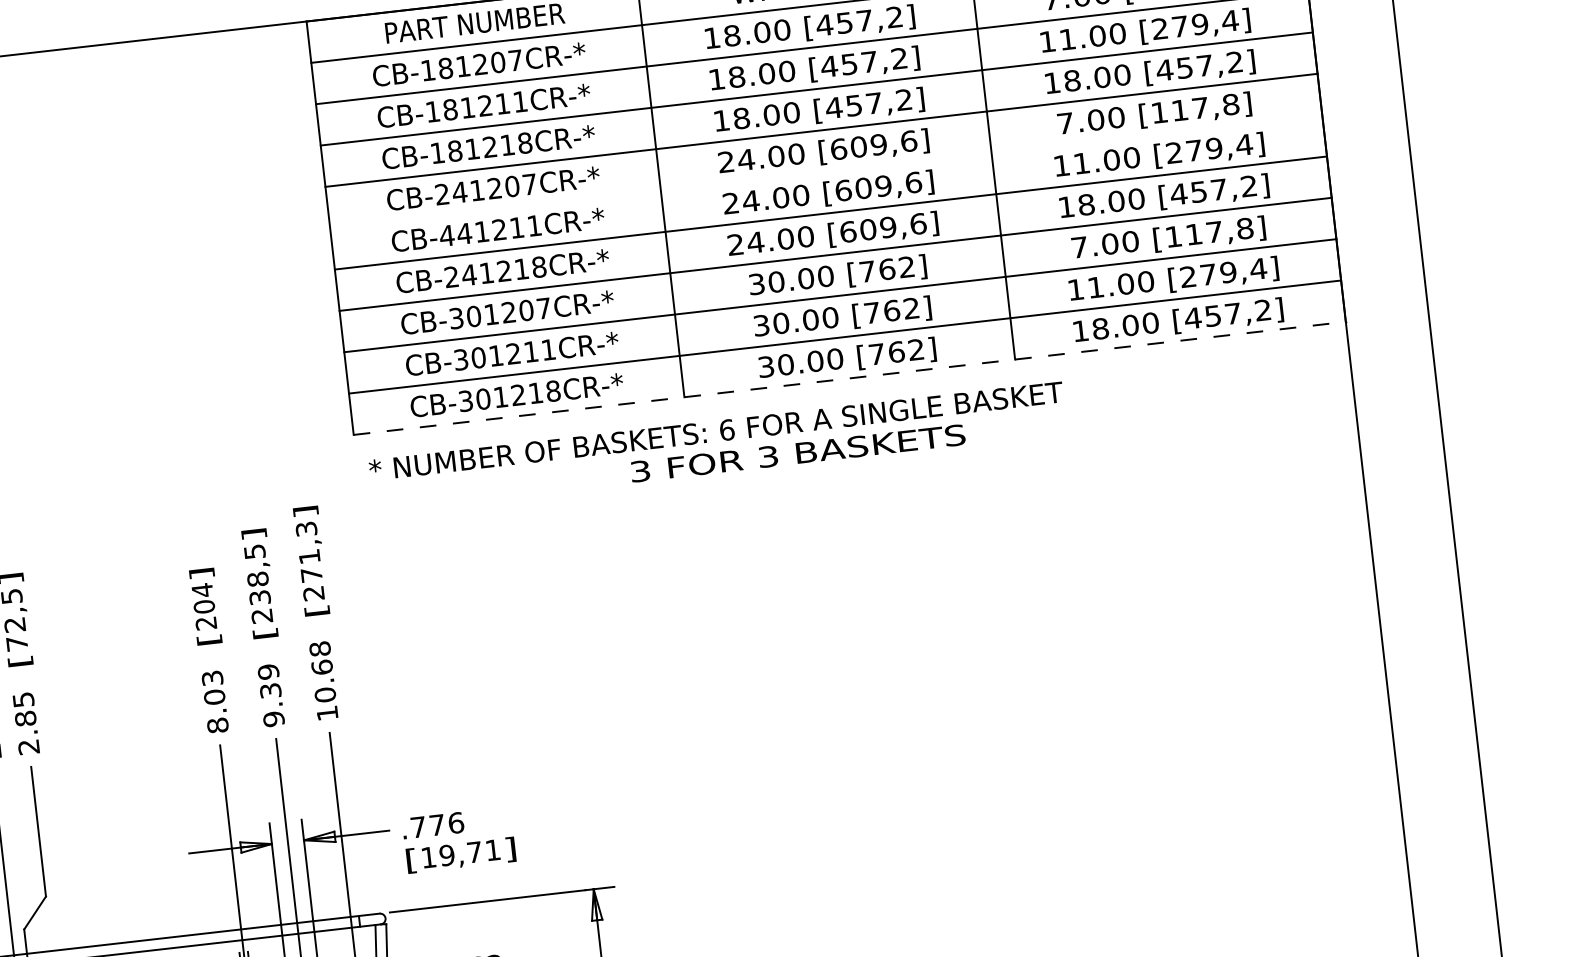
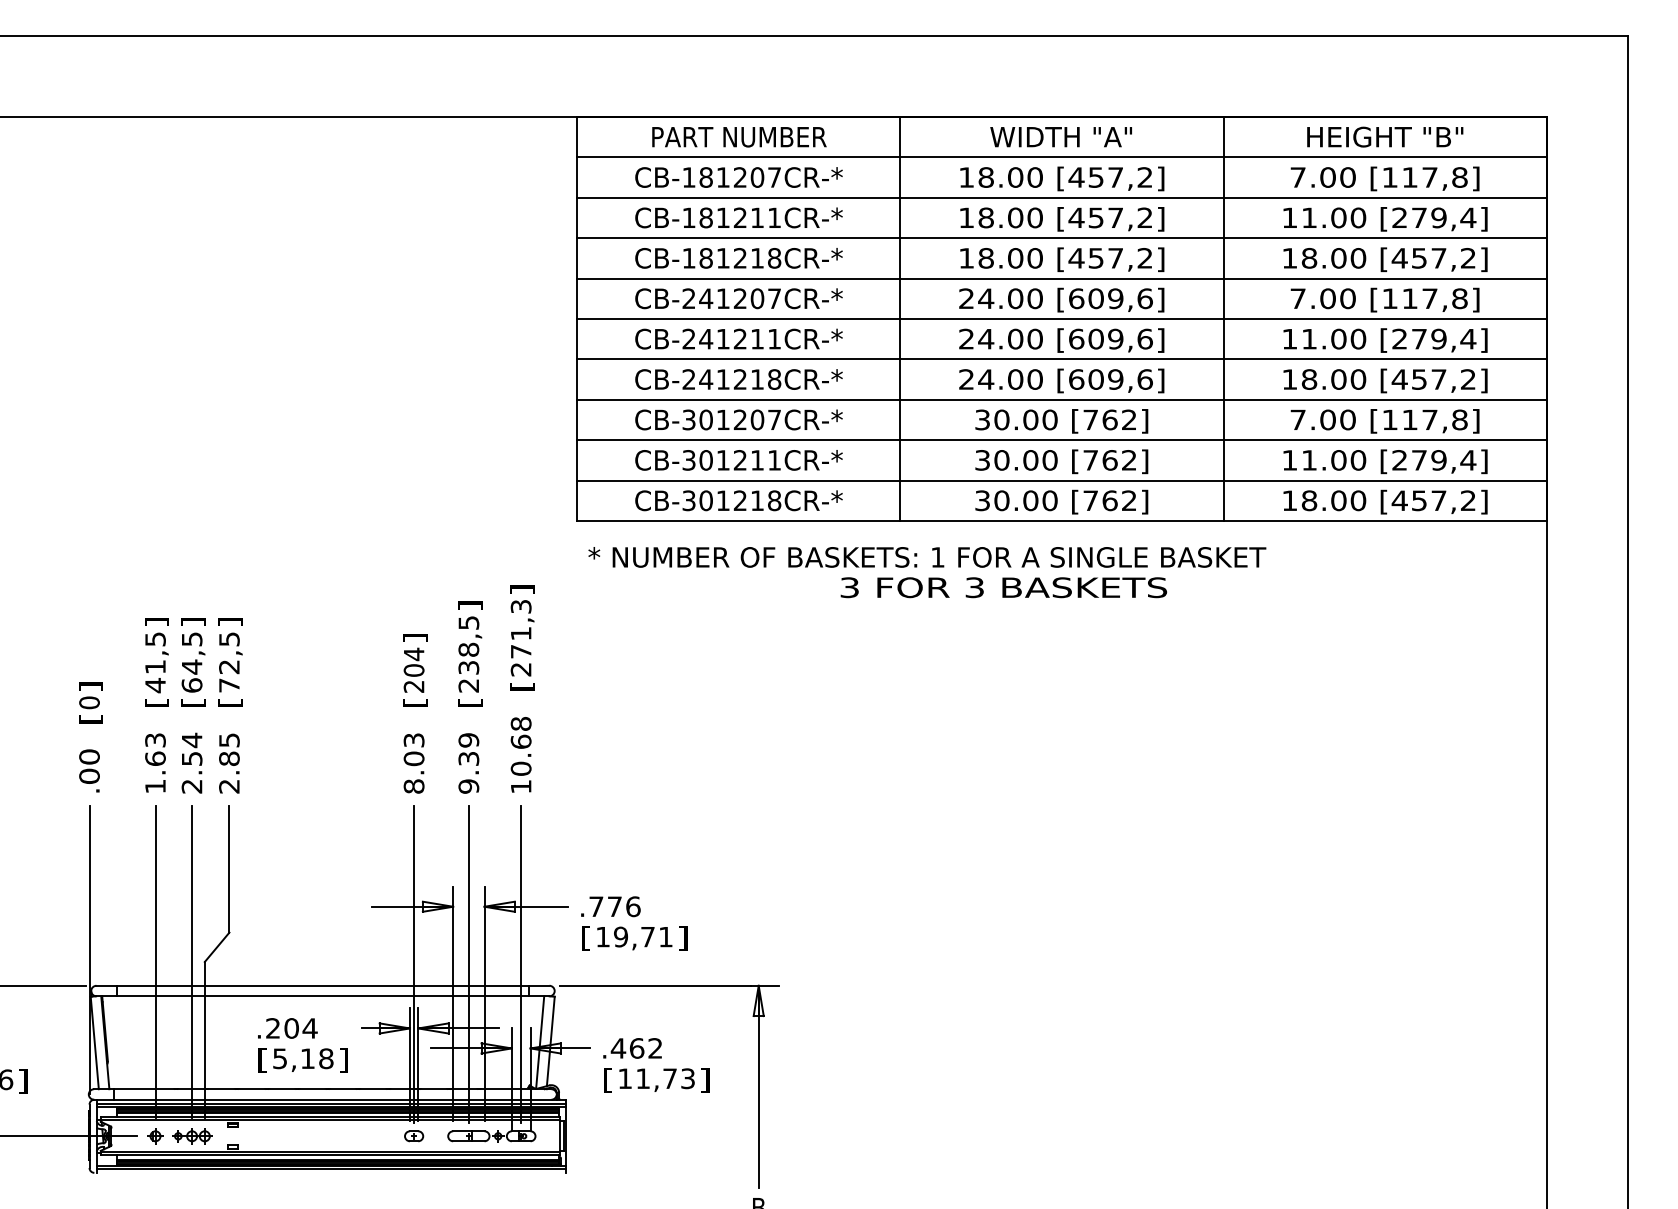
line: (825, 171) -> (1061, 318), added
text: (447, 235) -> (689, 338), CB-441211CR-* -> CB-241211CR-*
line: (849, 378) -> (1061, 521), dashed -> solid
text: (726, 430) -> (937, 557), 6 -> 1

